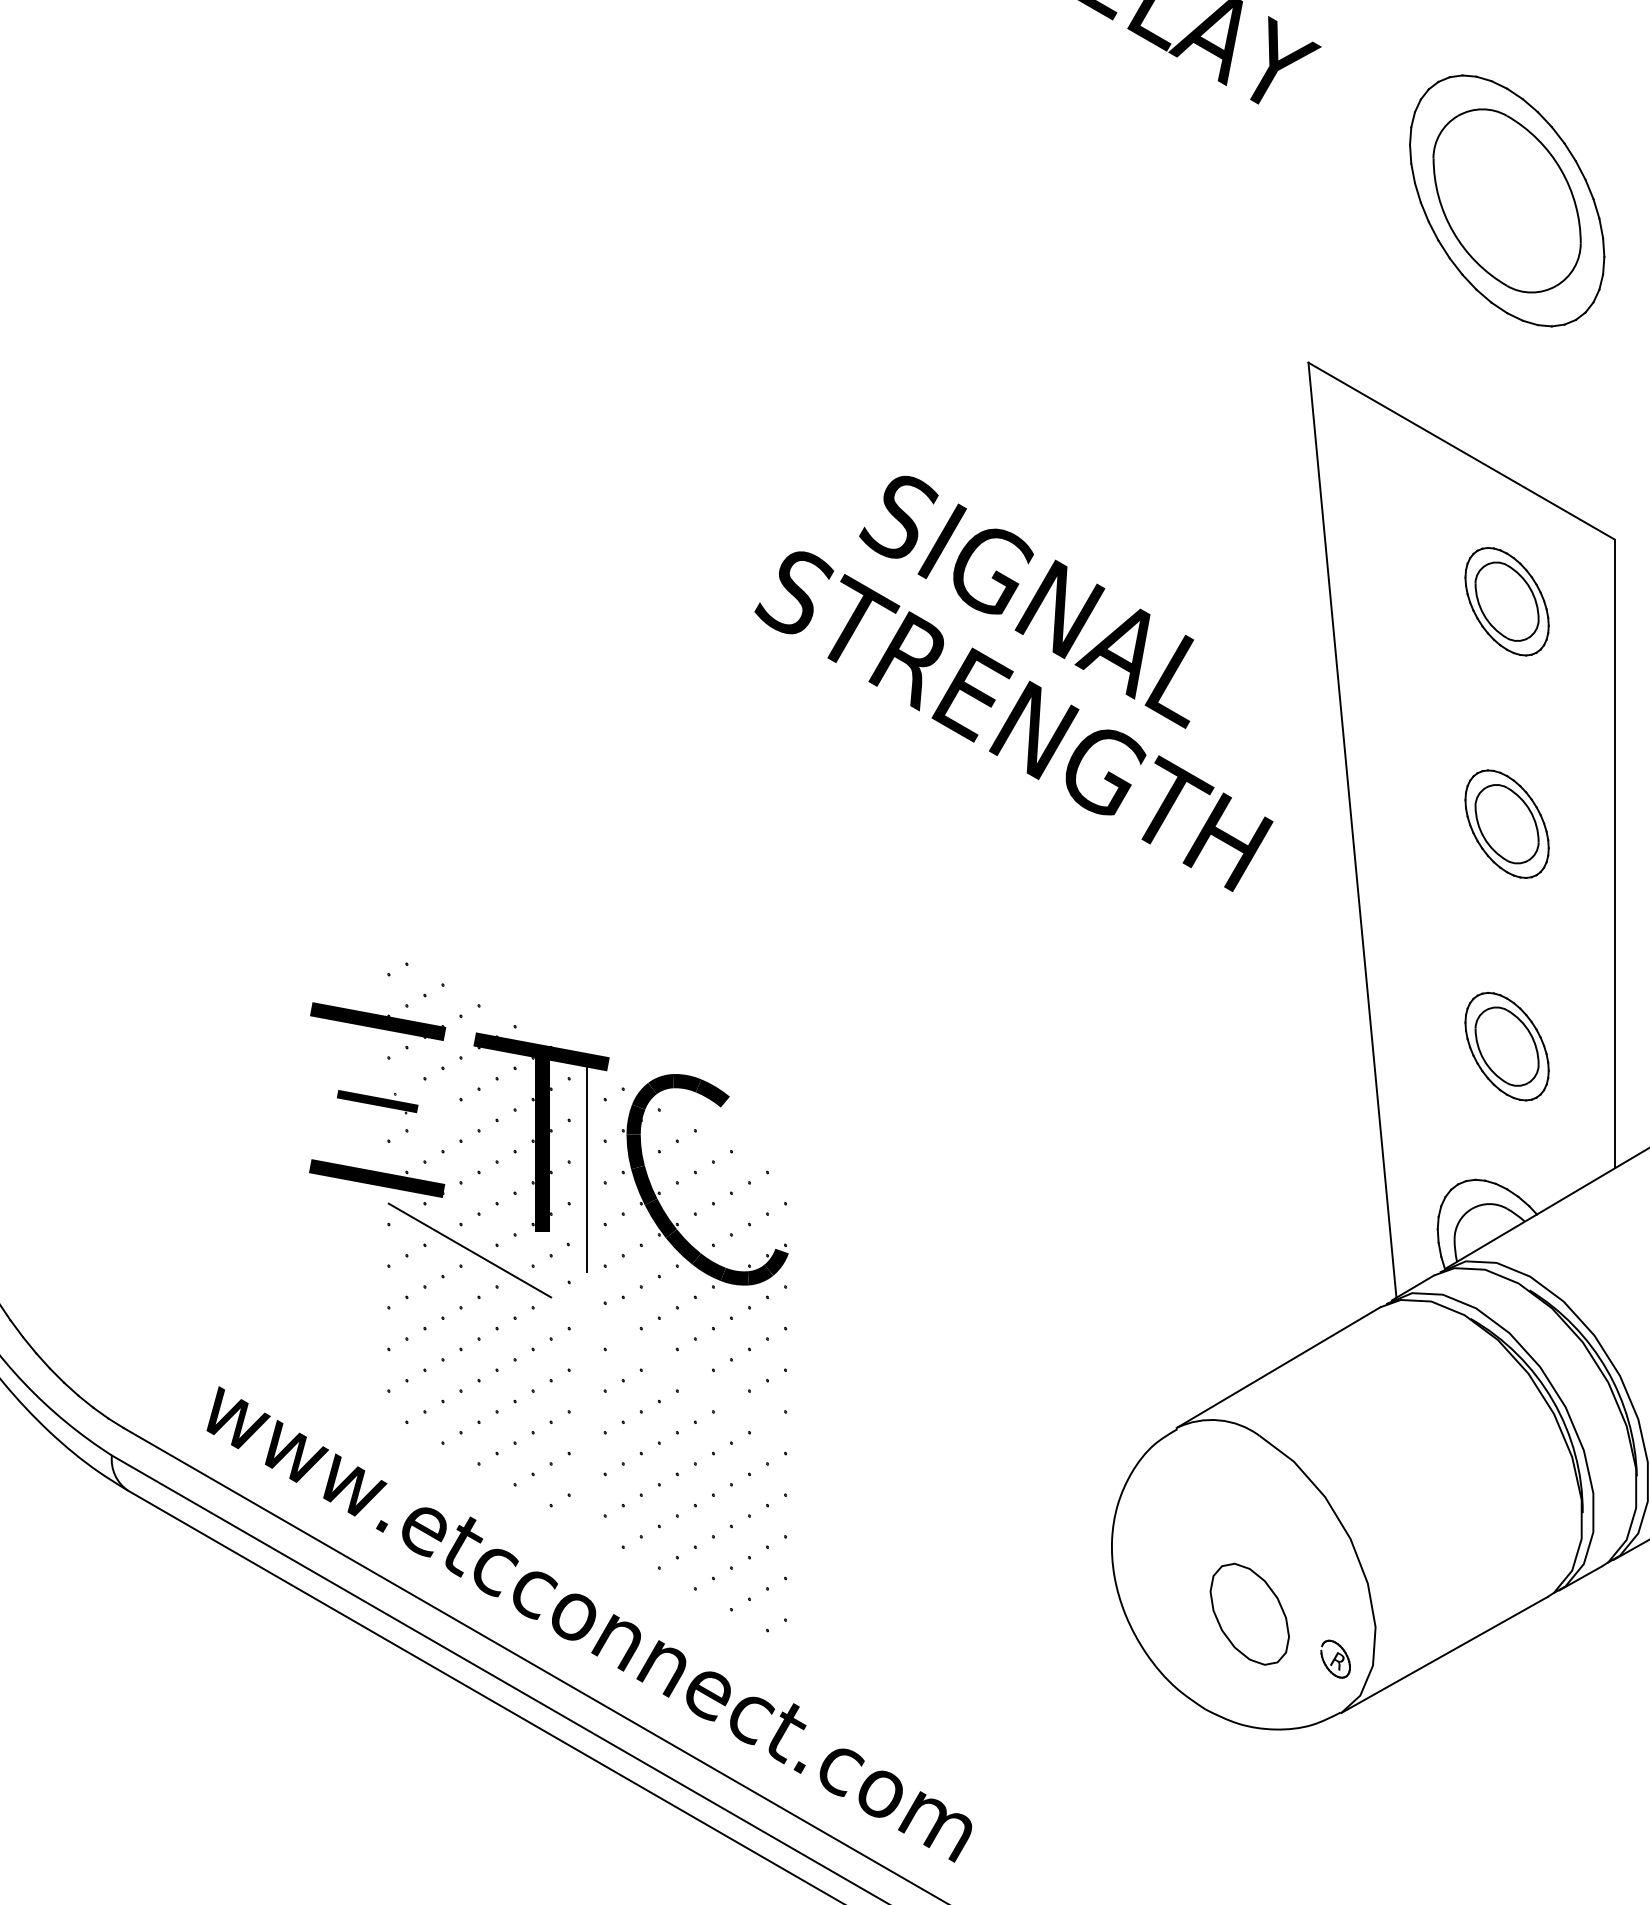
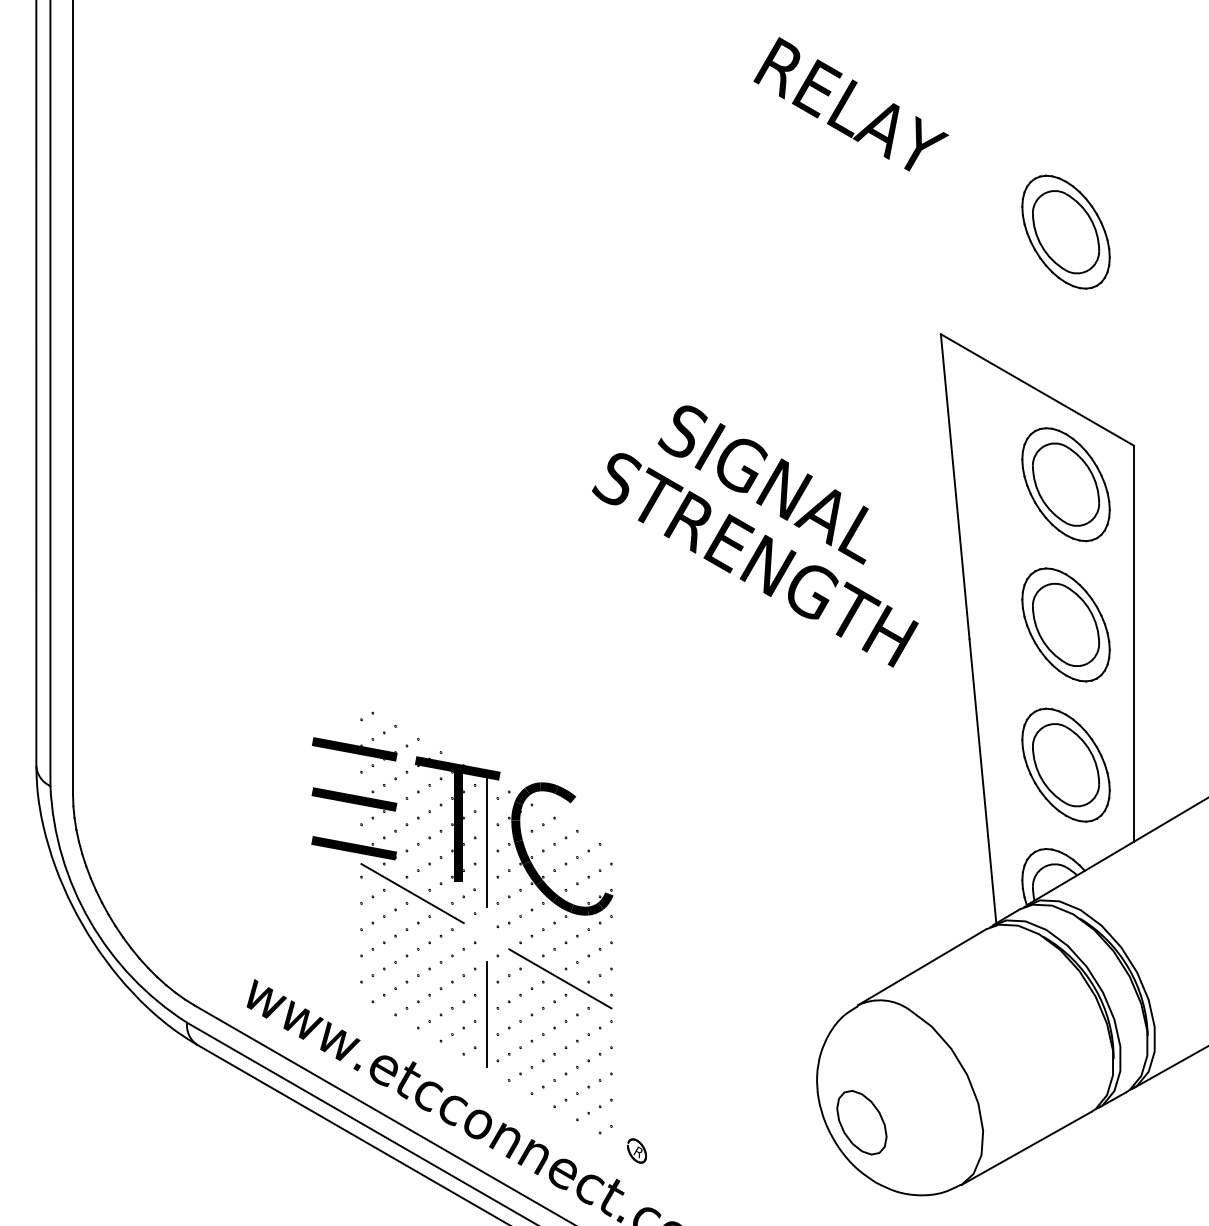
part: (1506, 199) -> (1065, 231), size x0.71
part: (1506, 601) -> (1065, 484), size x1.67
part: (1506, 823) -> (1065, 624), size x1.67
part: (1506, 1045) -> (1065, 764), size x1.67
part: (377, 1101) -> (354, 799), size x1.67
line: (704, 1385) -> (560, 978), added
line: (587, 1442) -> (486, 1014), added
part: (1249, 1613) -> (861, 1122), moved
part: (1334, 1658) -> (636, 1150), moved

